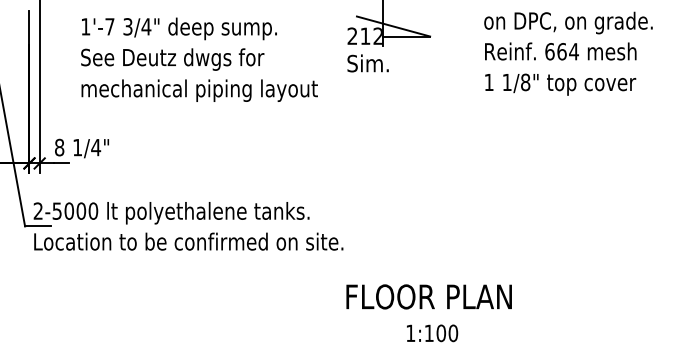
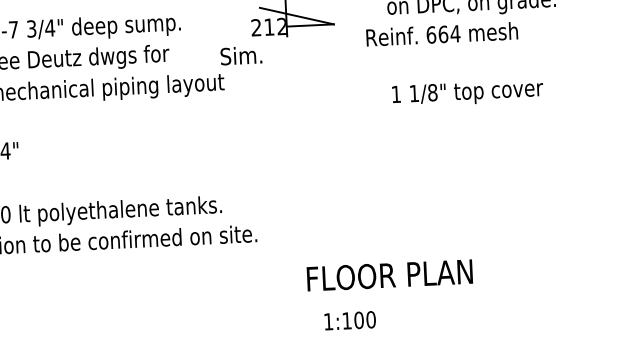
text: (560, 51) -> (441, 34), moved
text: (367, 63) -> (240, 55), moved
text: (560, 84) -> (467, 93), moved
text: (428, 296) -> (389, 275), moved

